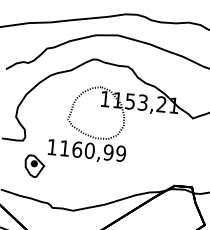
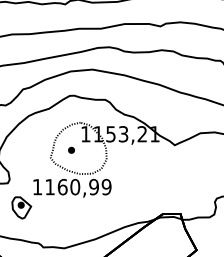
part: (89, 113) -> (71, 149), added

